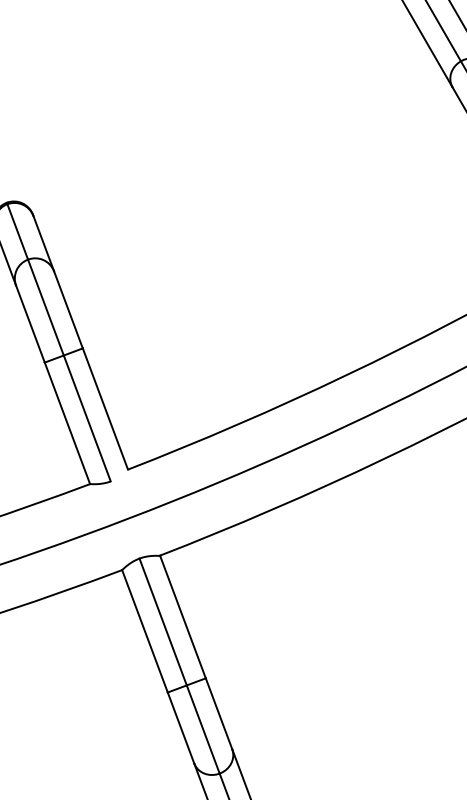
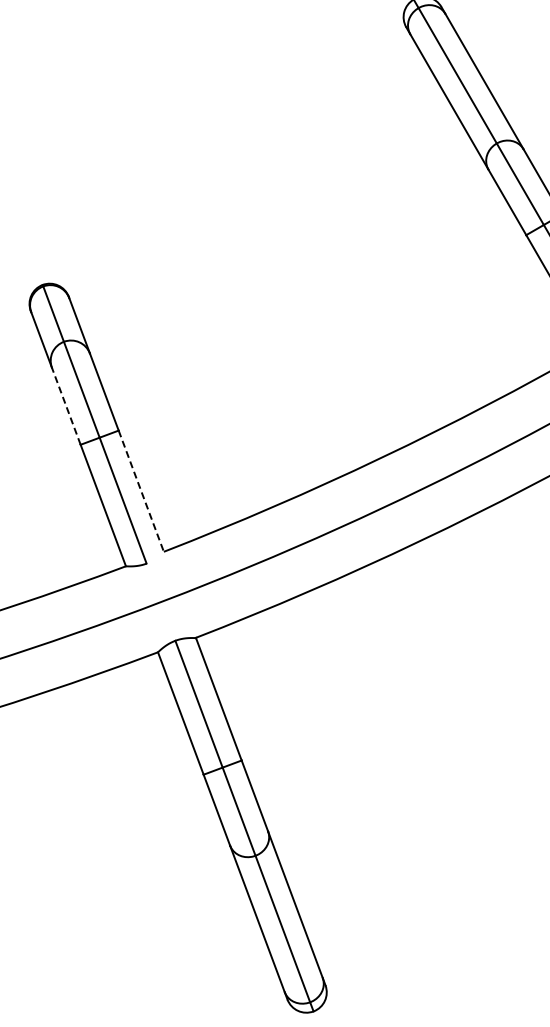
line: (30, 323) -> (66, 405), solid -> dashed
line: (105, 409) -> (141, 491), solid -> dashed

